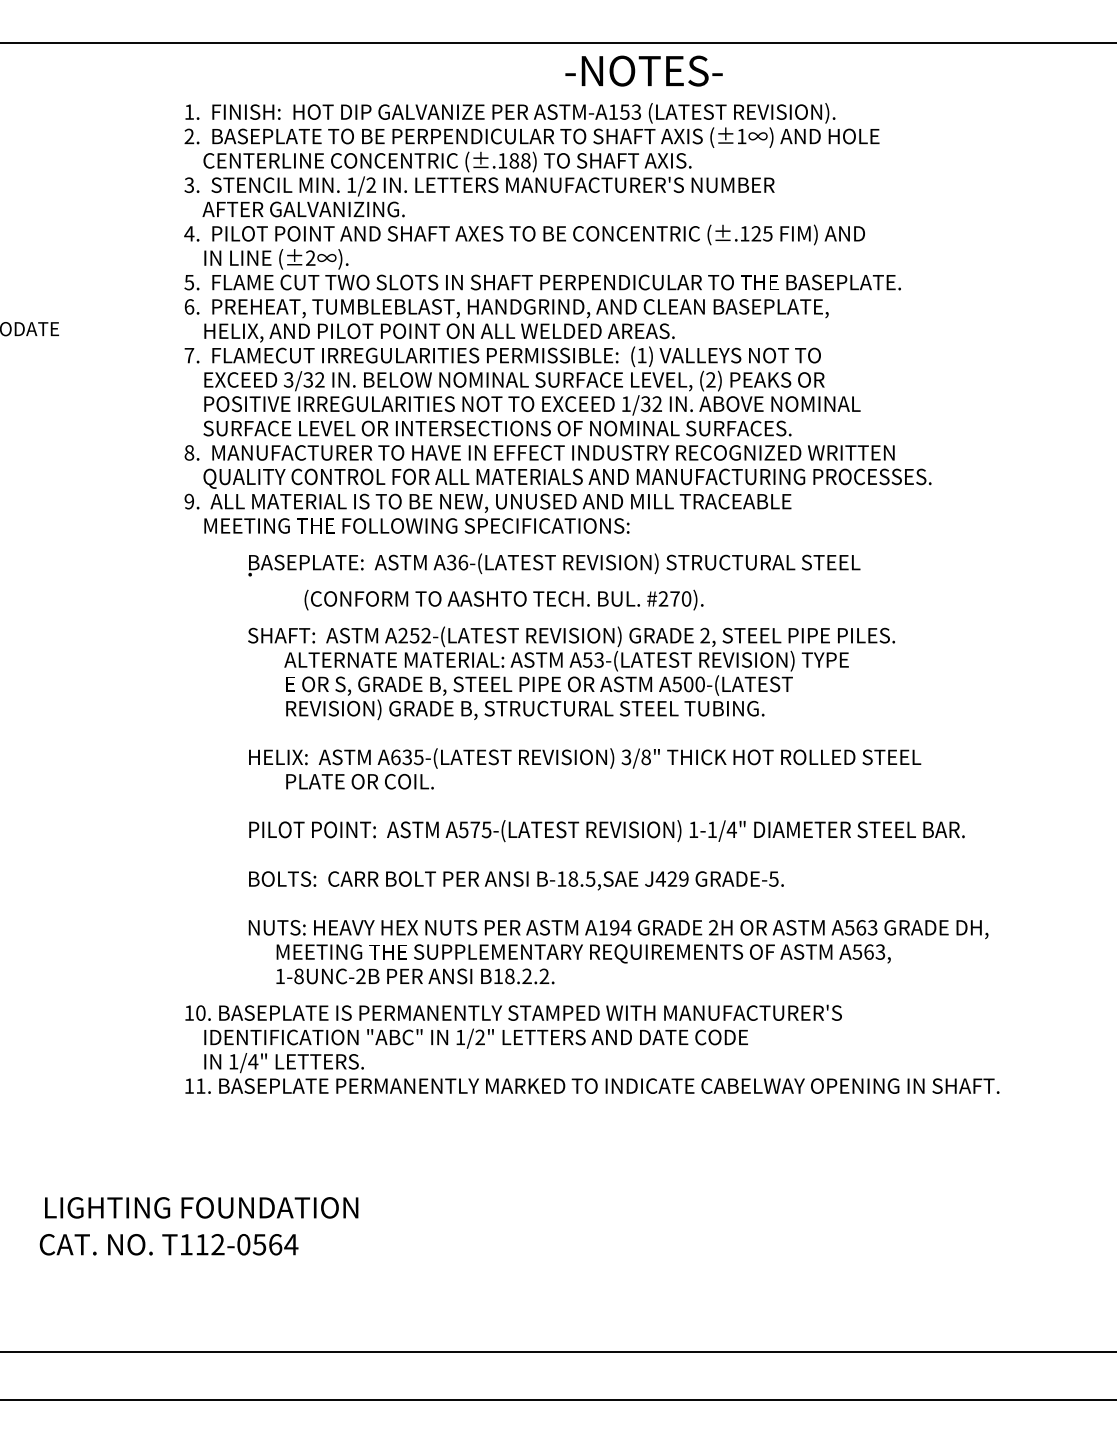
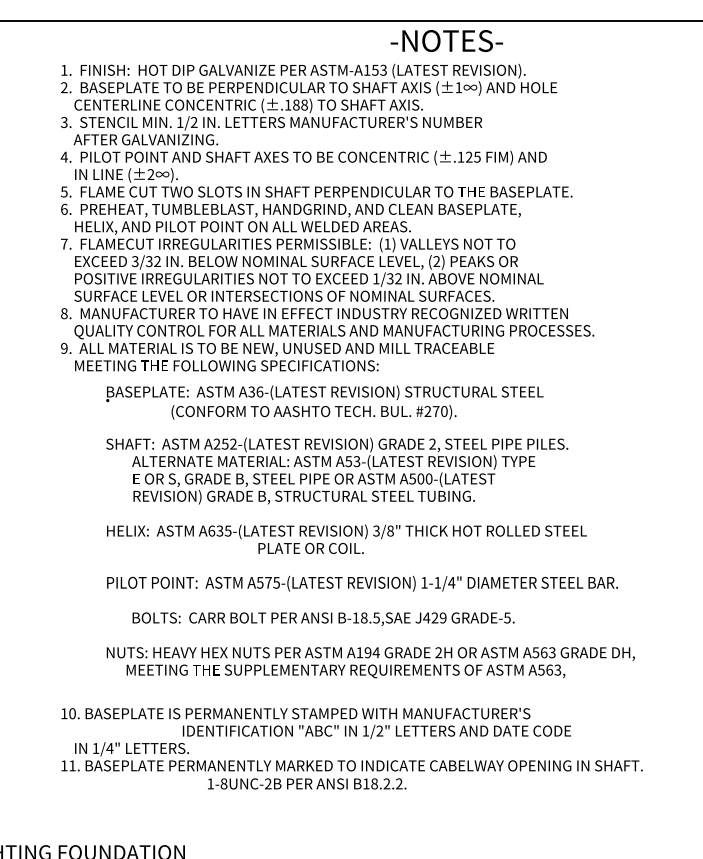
text: (643, 70) -> (446, 40), moved
text: (503, 599) -> (313, 411), moved
text: (359, 781) -> (310, 548), moved
text: (516, 880) -> (323, 619), moved
text: (415, 976) -> (307, 783), moved
text: (475, 1038) -> (376, 731), moved

